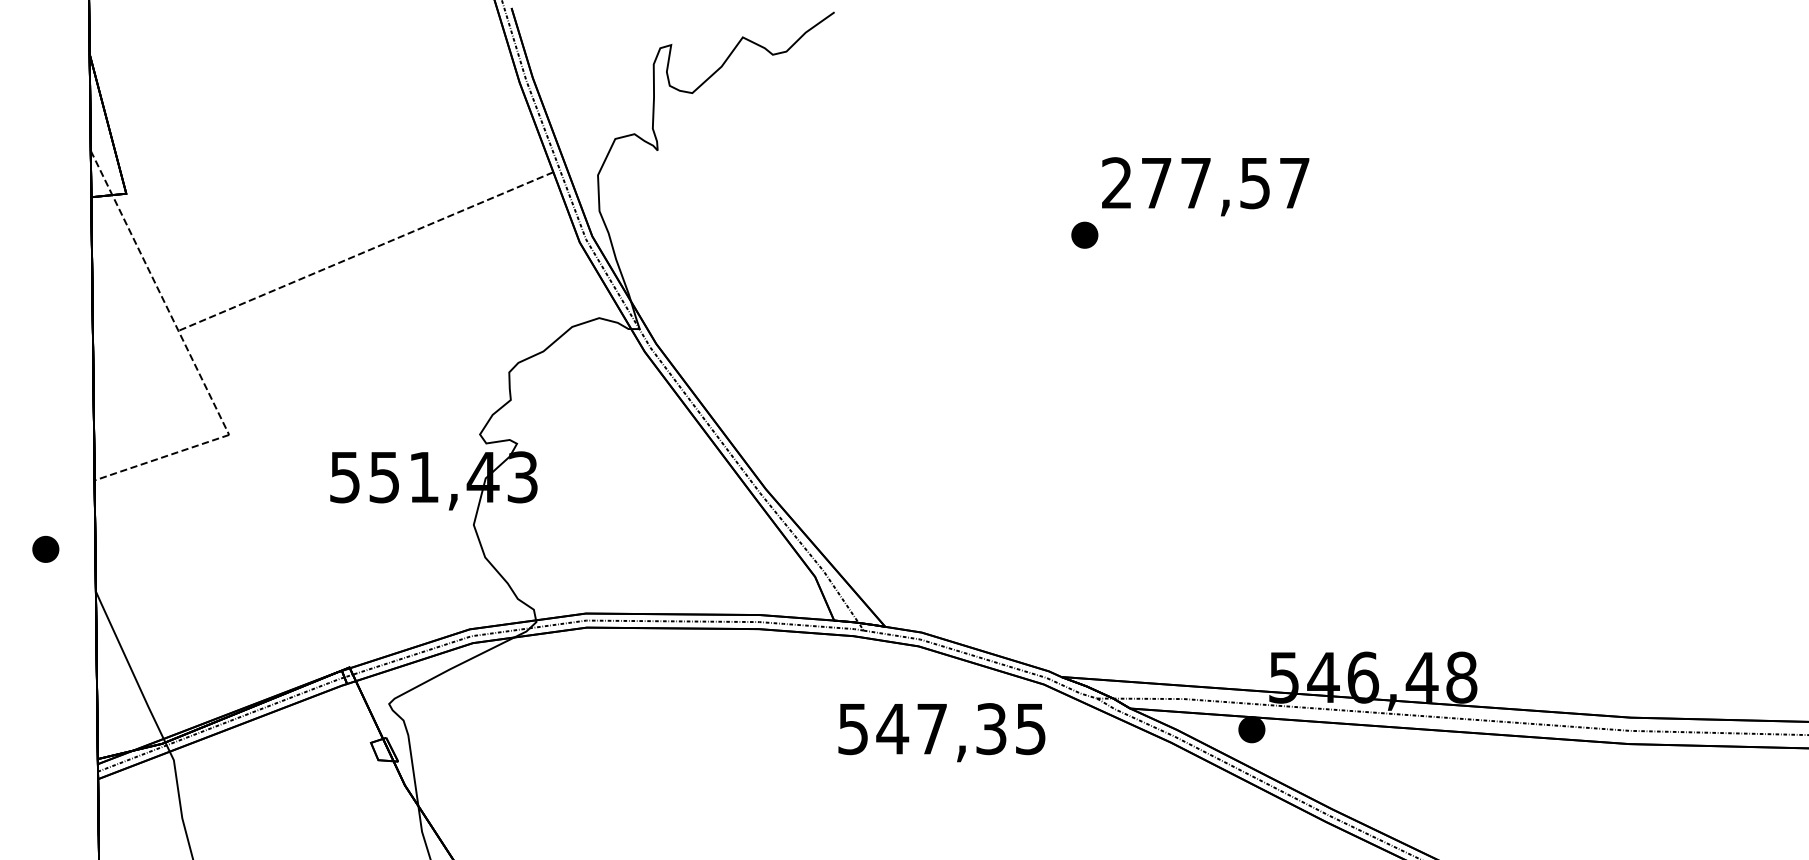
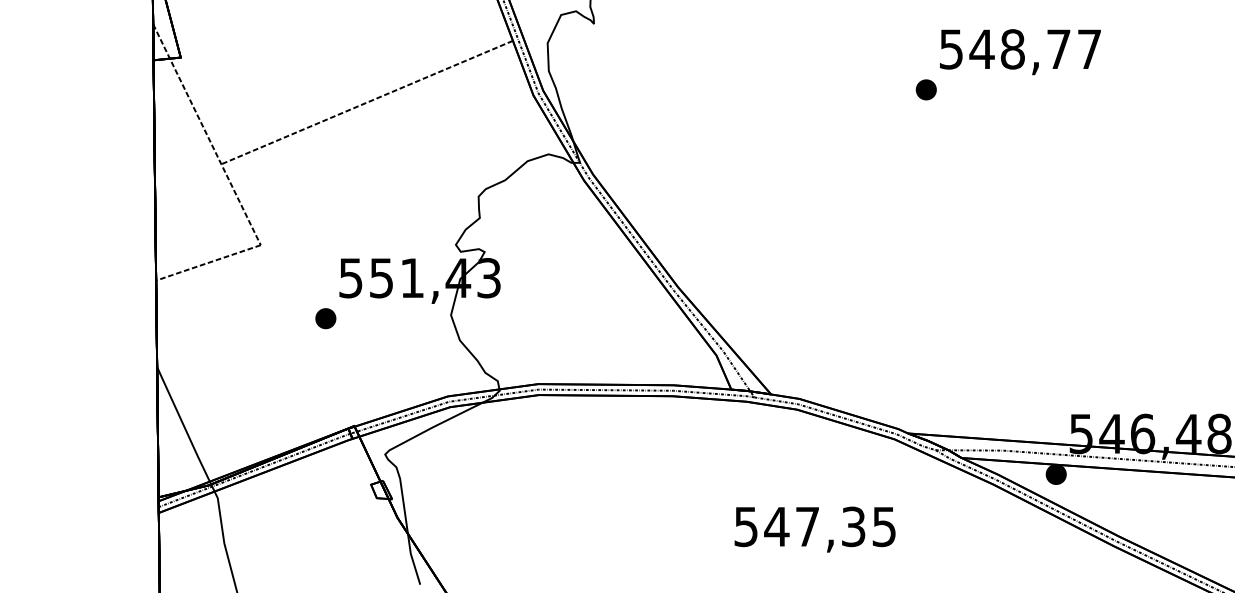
text: (1185, 183) -> (1004, 49), 277,57 -> 548,77
part: (45, 549) -> (325, 318), moved
text: (941, 732) -> (814, 529), moved

